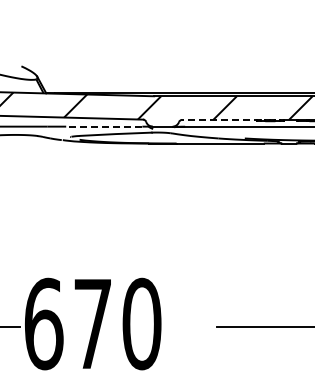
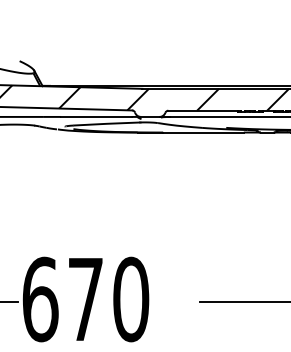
line: (220, 119) -> (203, 110), dashed -> solid
line: (103, 126) -> (95, 116), dashed -> solid

